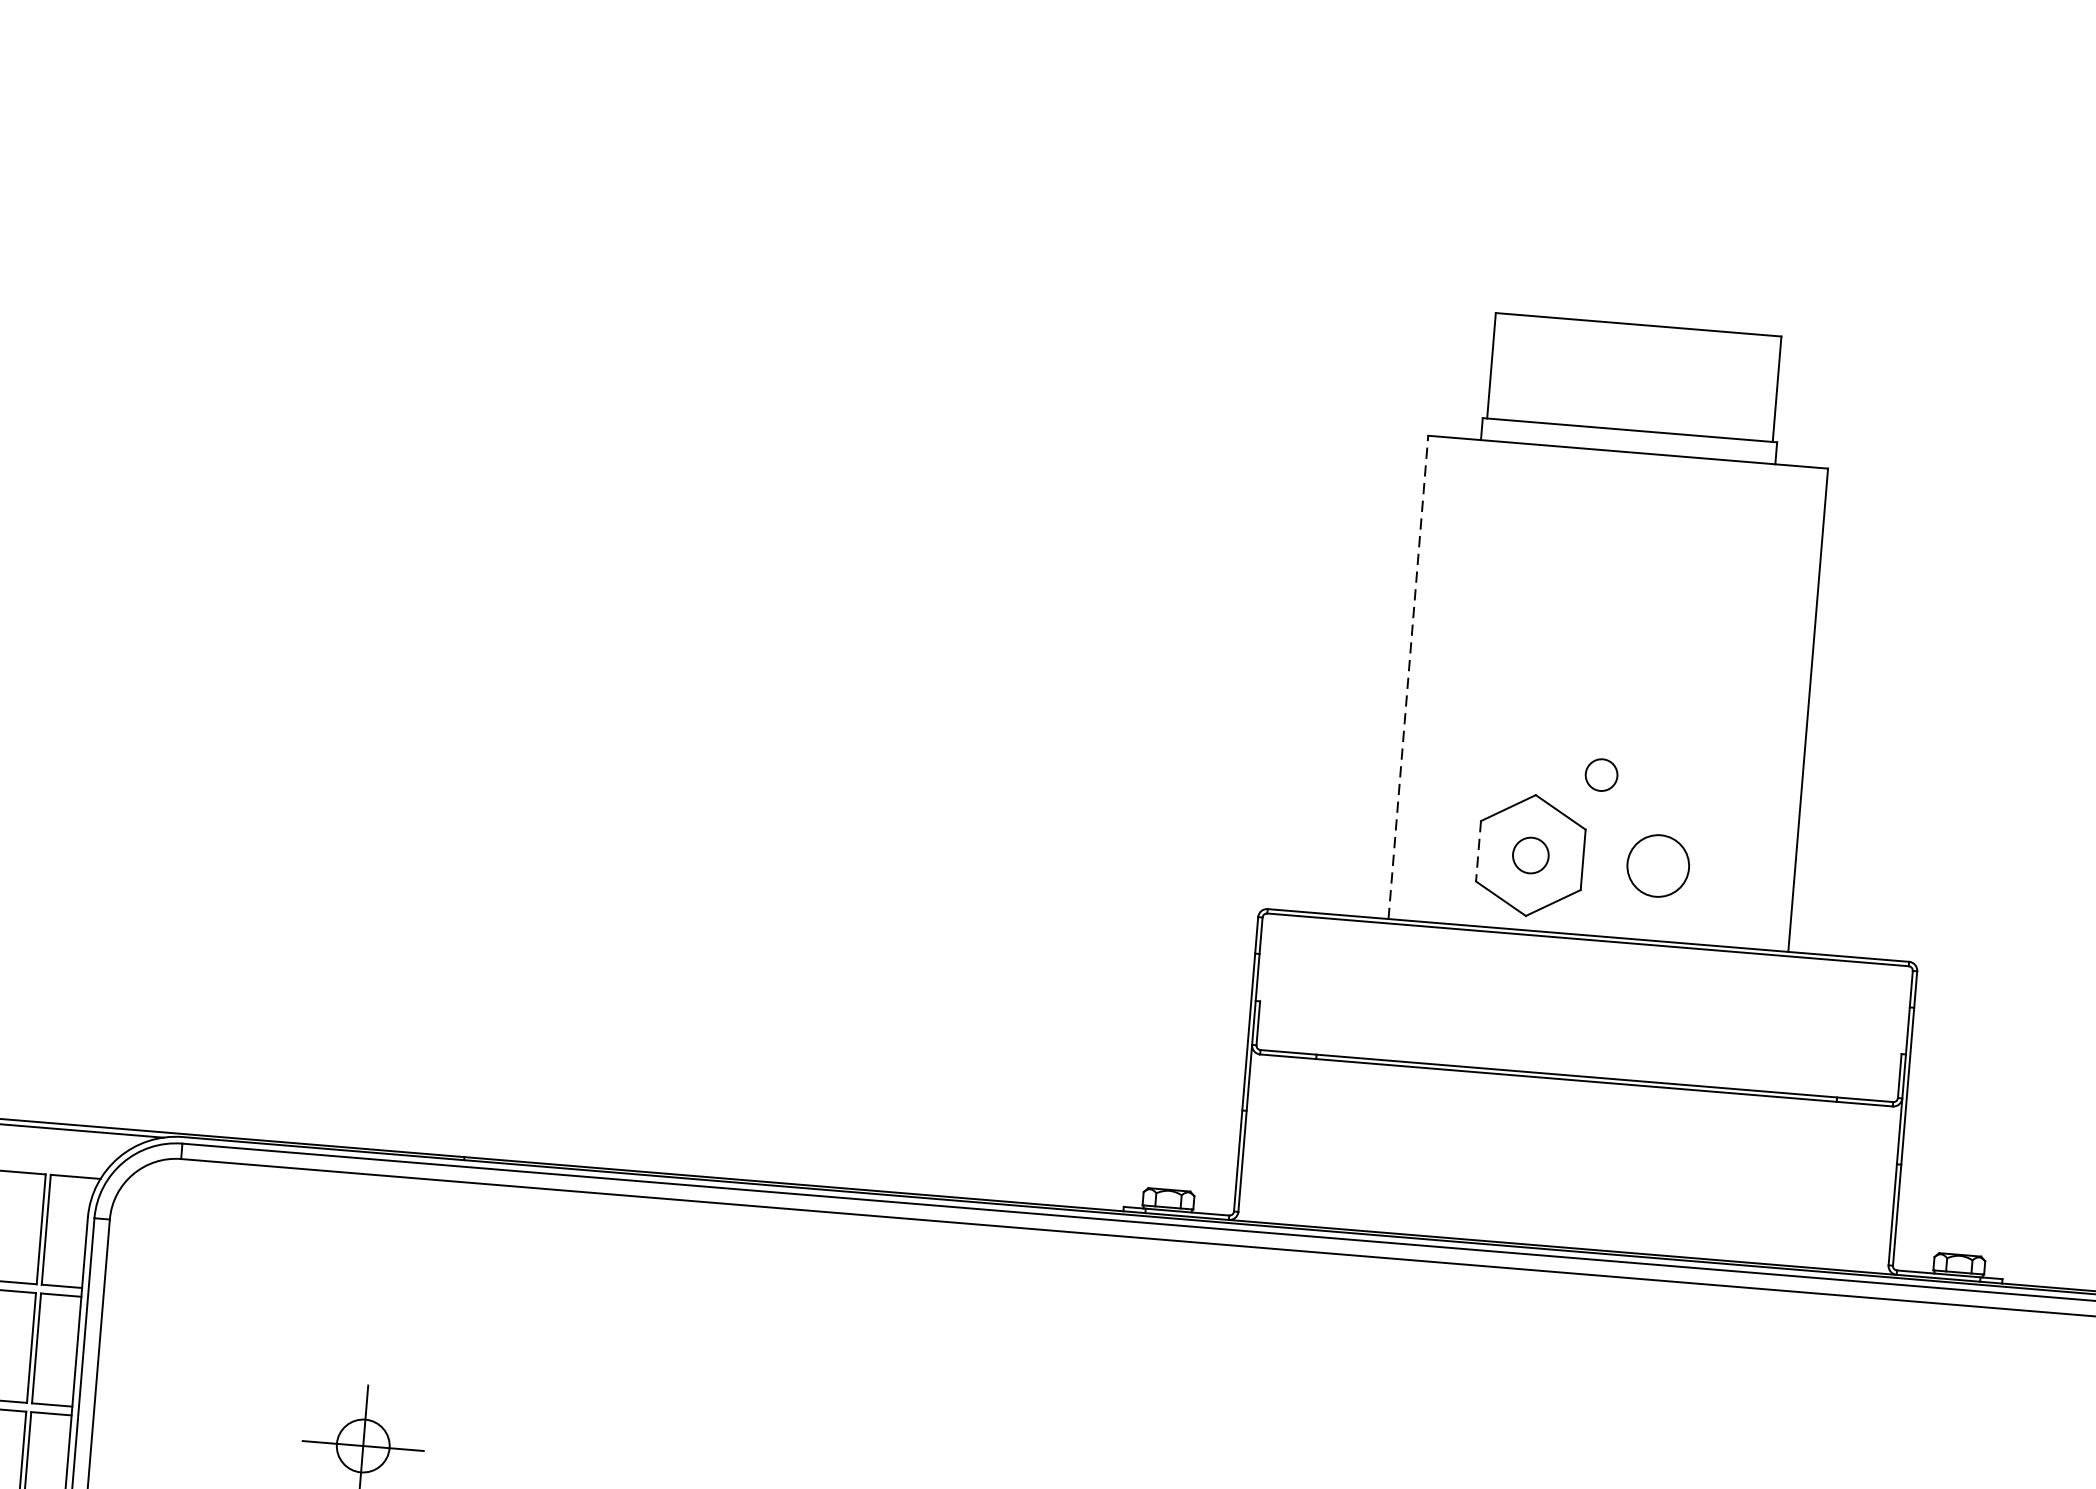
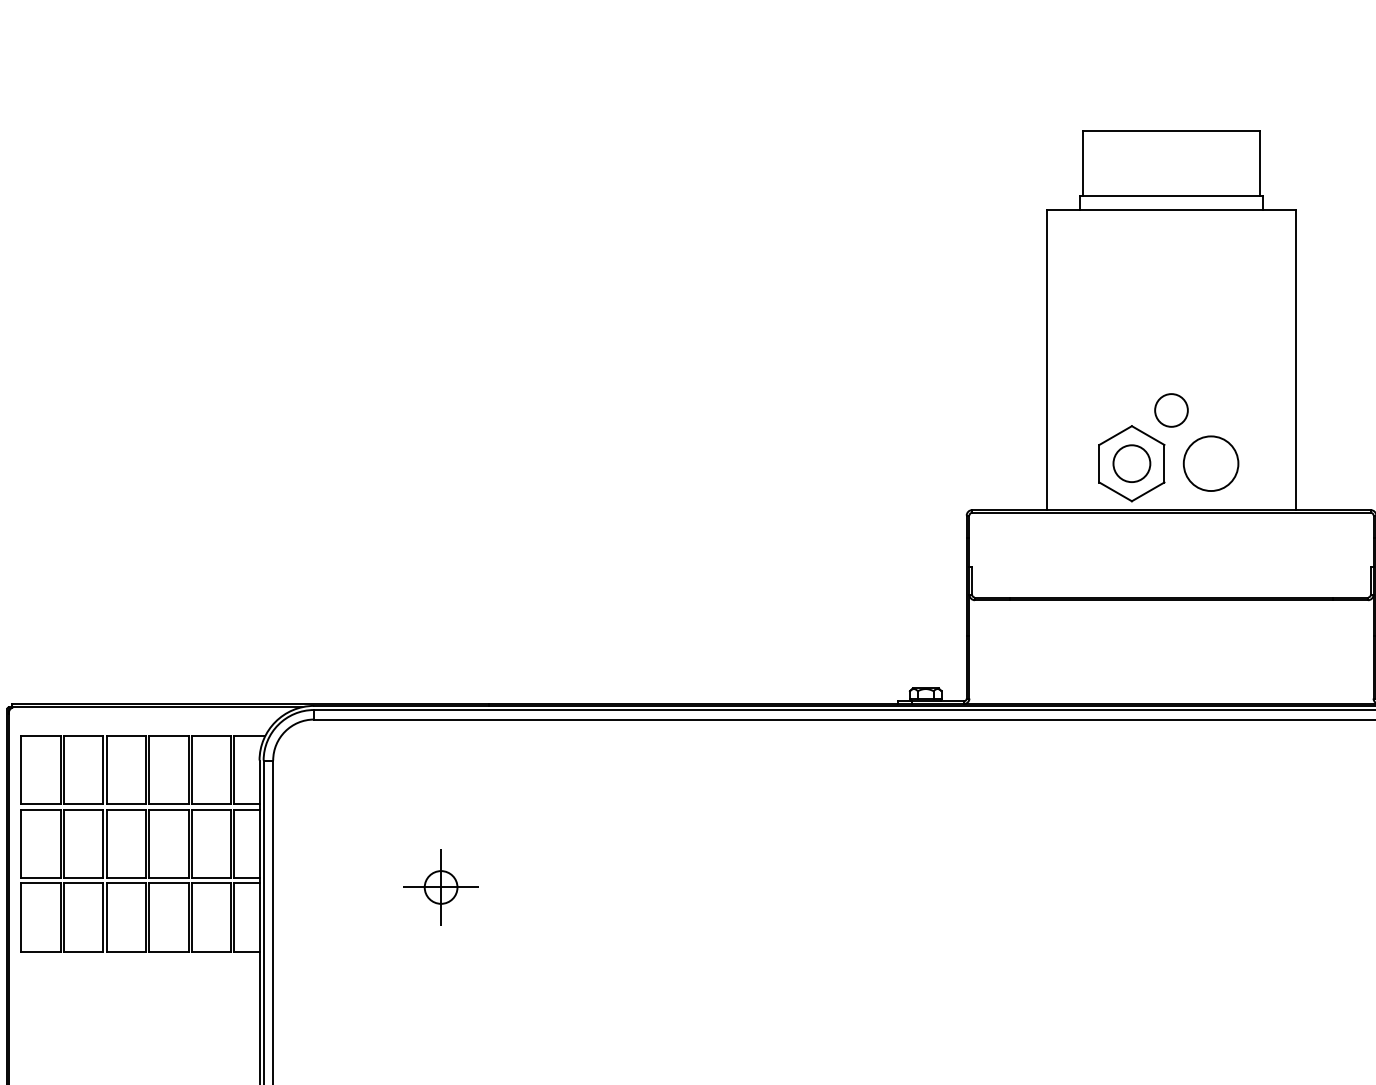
line: (1408, 676) -> (1047, 359), dashed -> solid
circle: (1601, 775) -> (1171, 410), size x1.67
line: (1478, 850) -> (1099, 463), dashed -> solid
circle: (1530, 855) -> (1131, 463), size x1.67
circle: (1657, 865) -> (1210, 463), size x1.43

